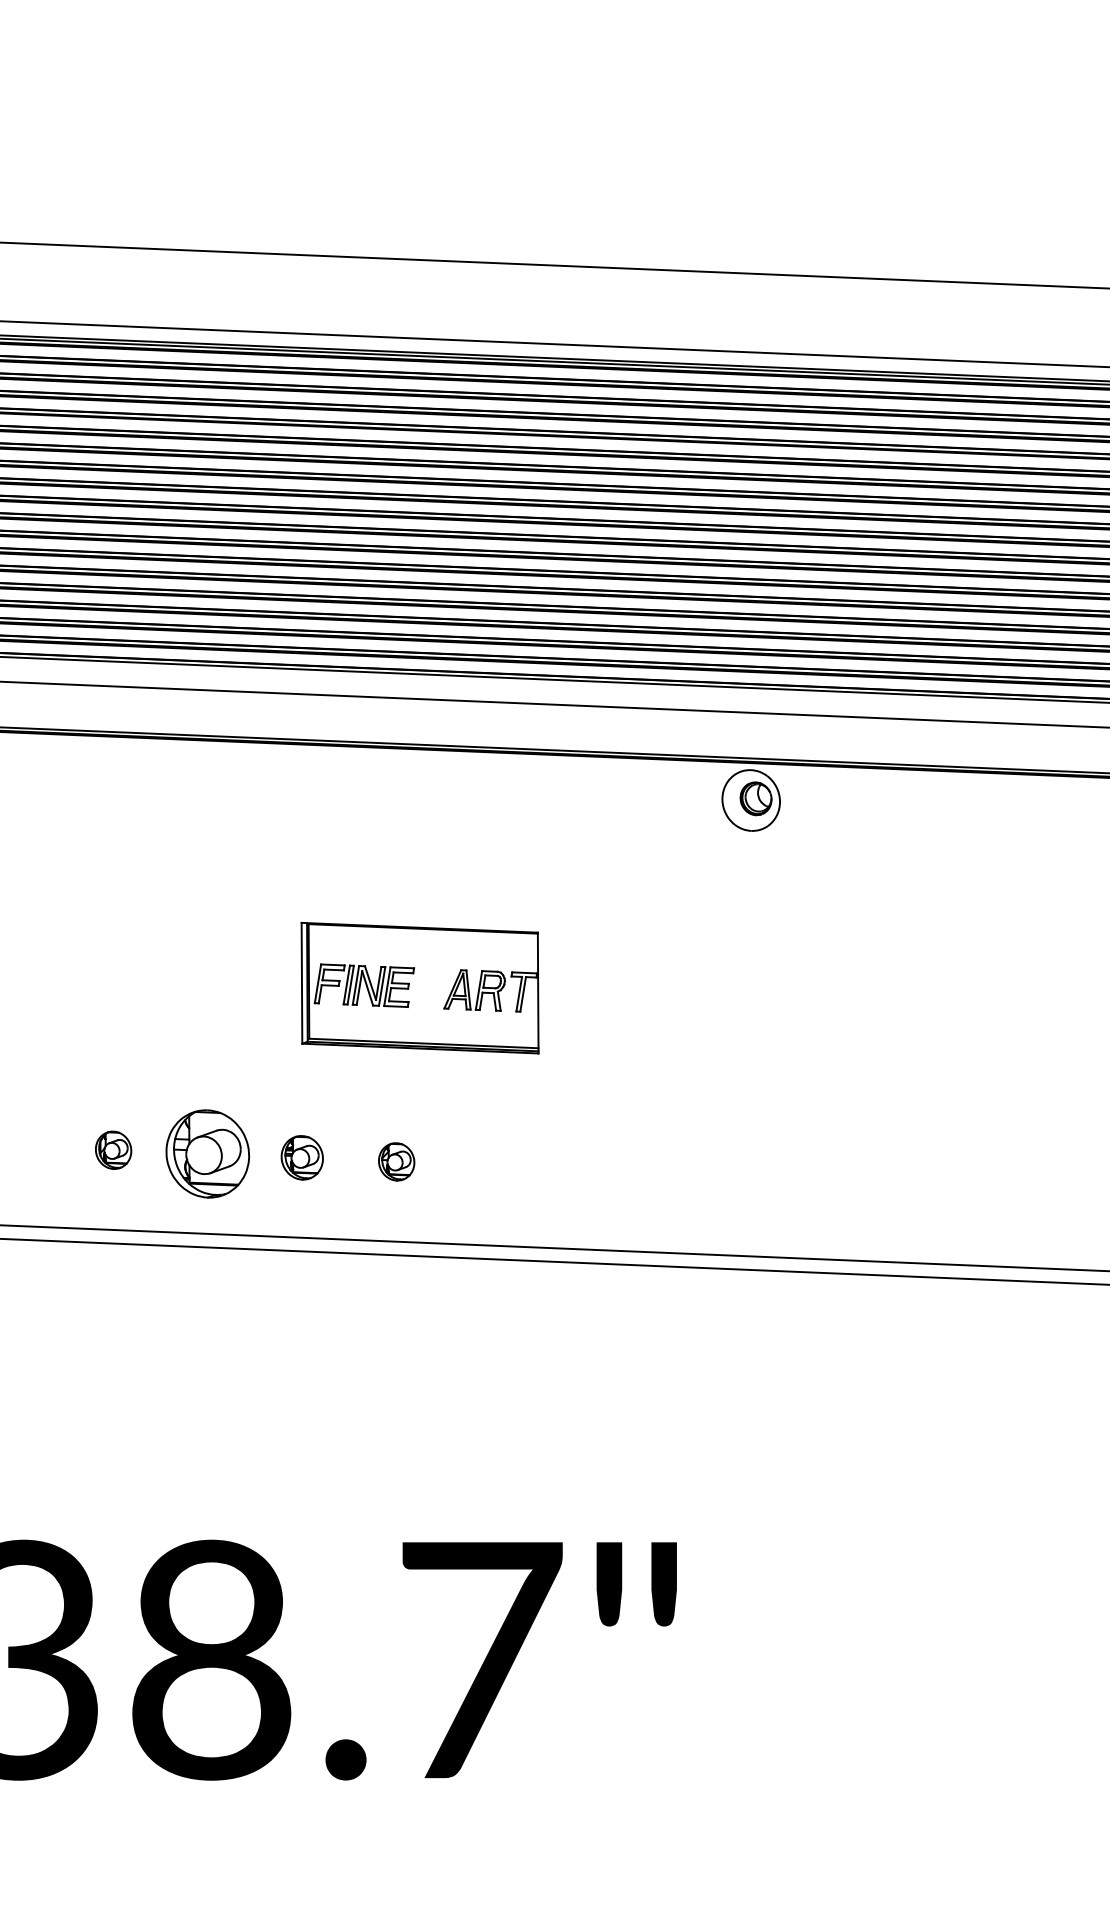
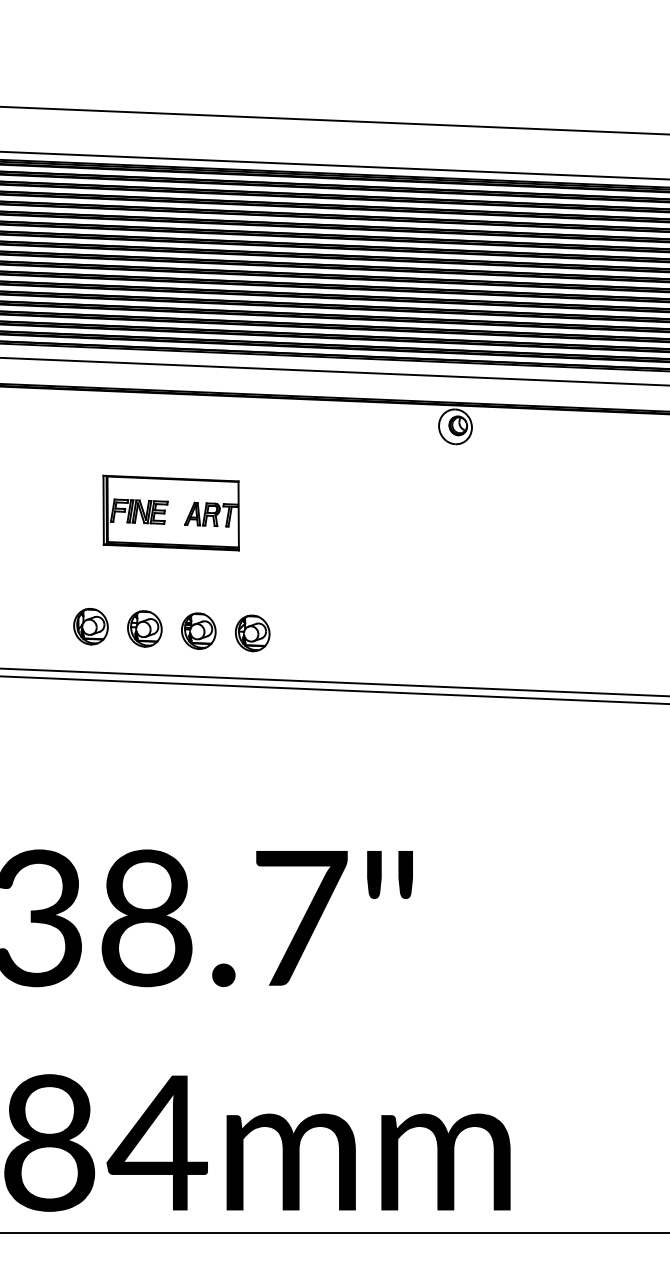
part: (418, 987) -> (170, 512), moved
part: (112, 1149) -> (90, 626), size x1.67
part: (207, 1153) -> (144, 628), size x0.71
part: (301, 1156) -> (198, 630), size x1.43
part: (396, 1162) -> (252, 633), size x1.67

